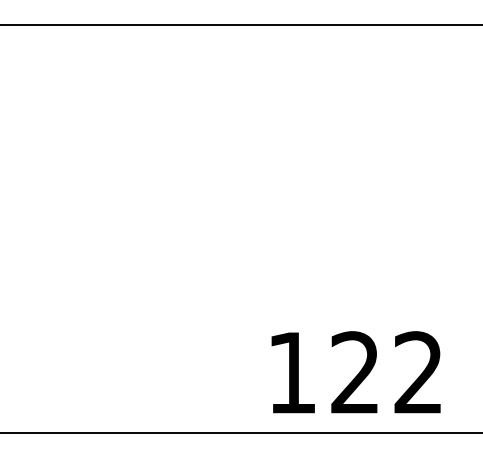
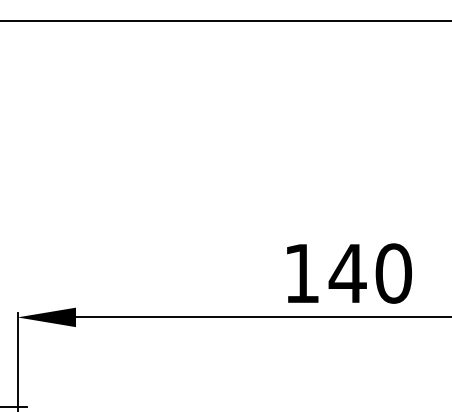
text: (385, 372) -> (369, 273), 122 -> 140

